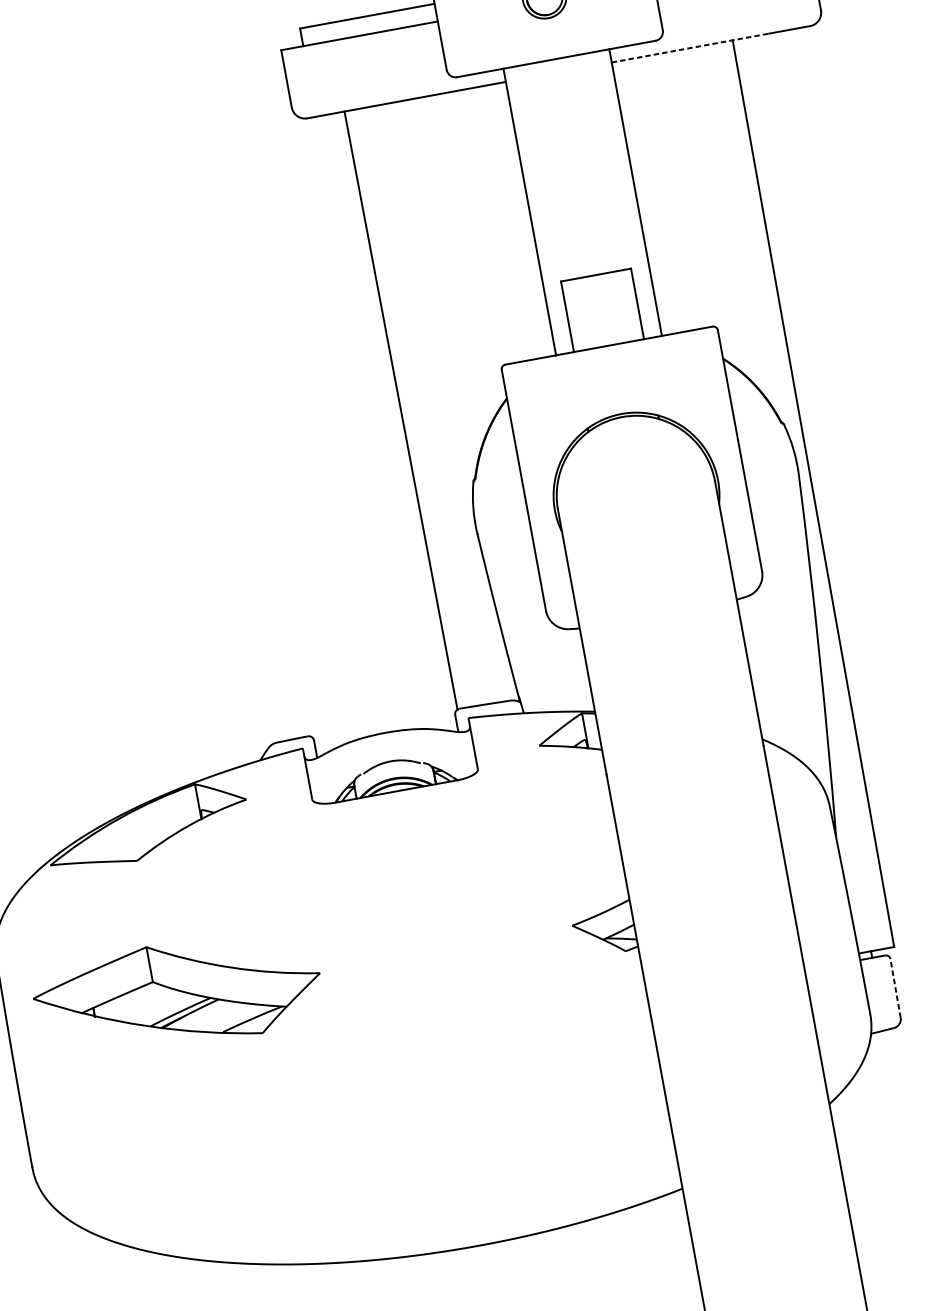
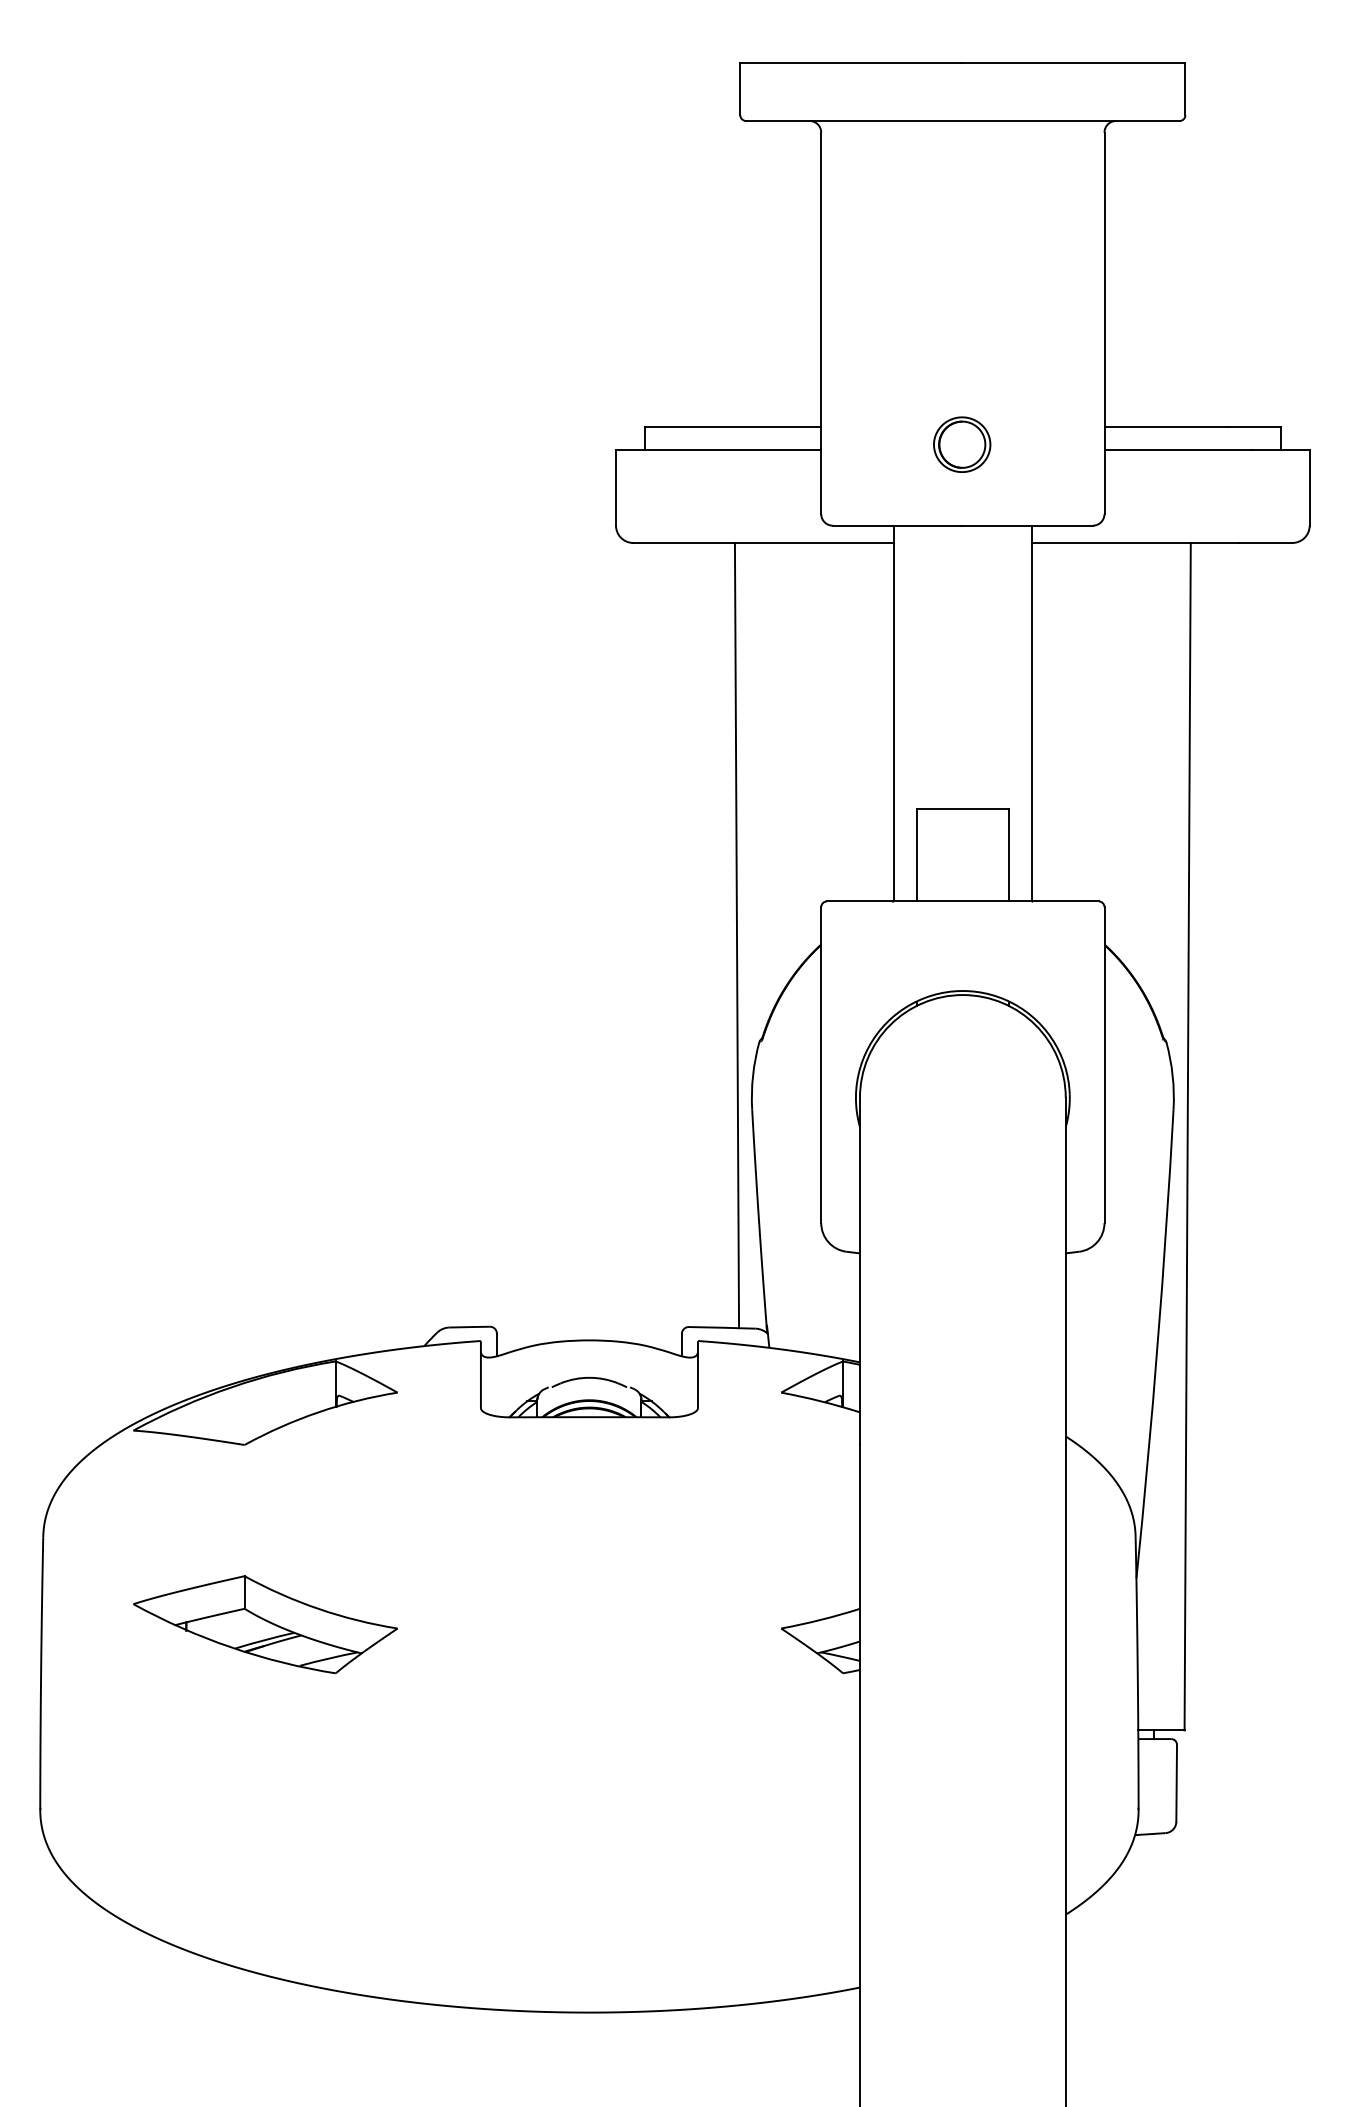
line: (690, 47) -> (1135, 542), dashed -> solid
line: (400, 410) -> (736, 935), moved
line: (895, 987) -> (1176, 1782), dashed -> solid
part: (178, 994) -> (265, 1624), size x0.71

